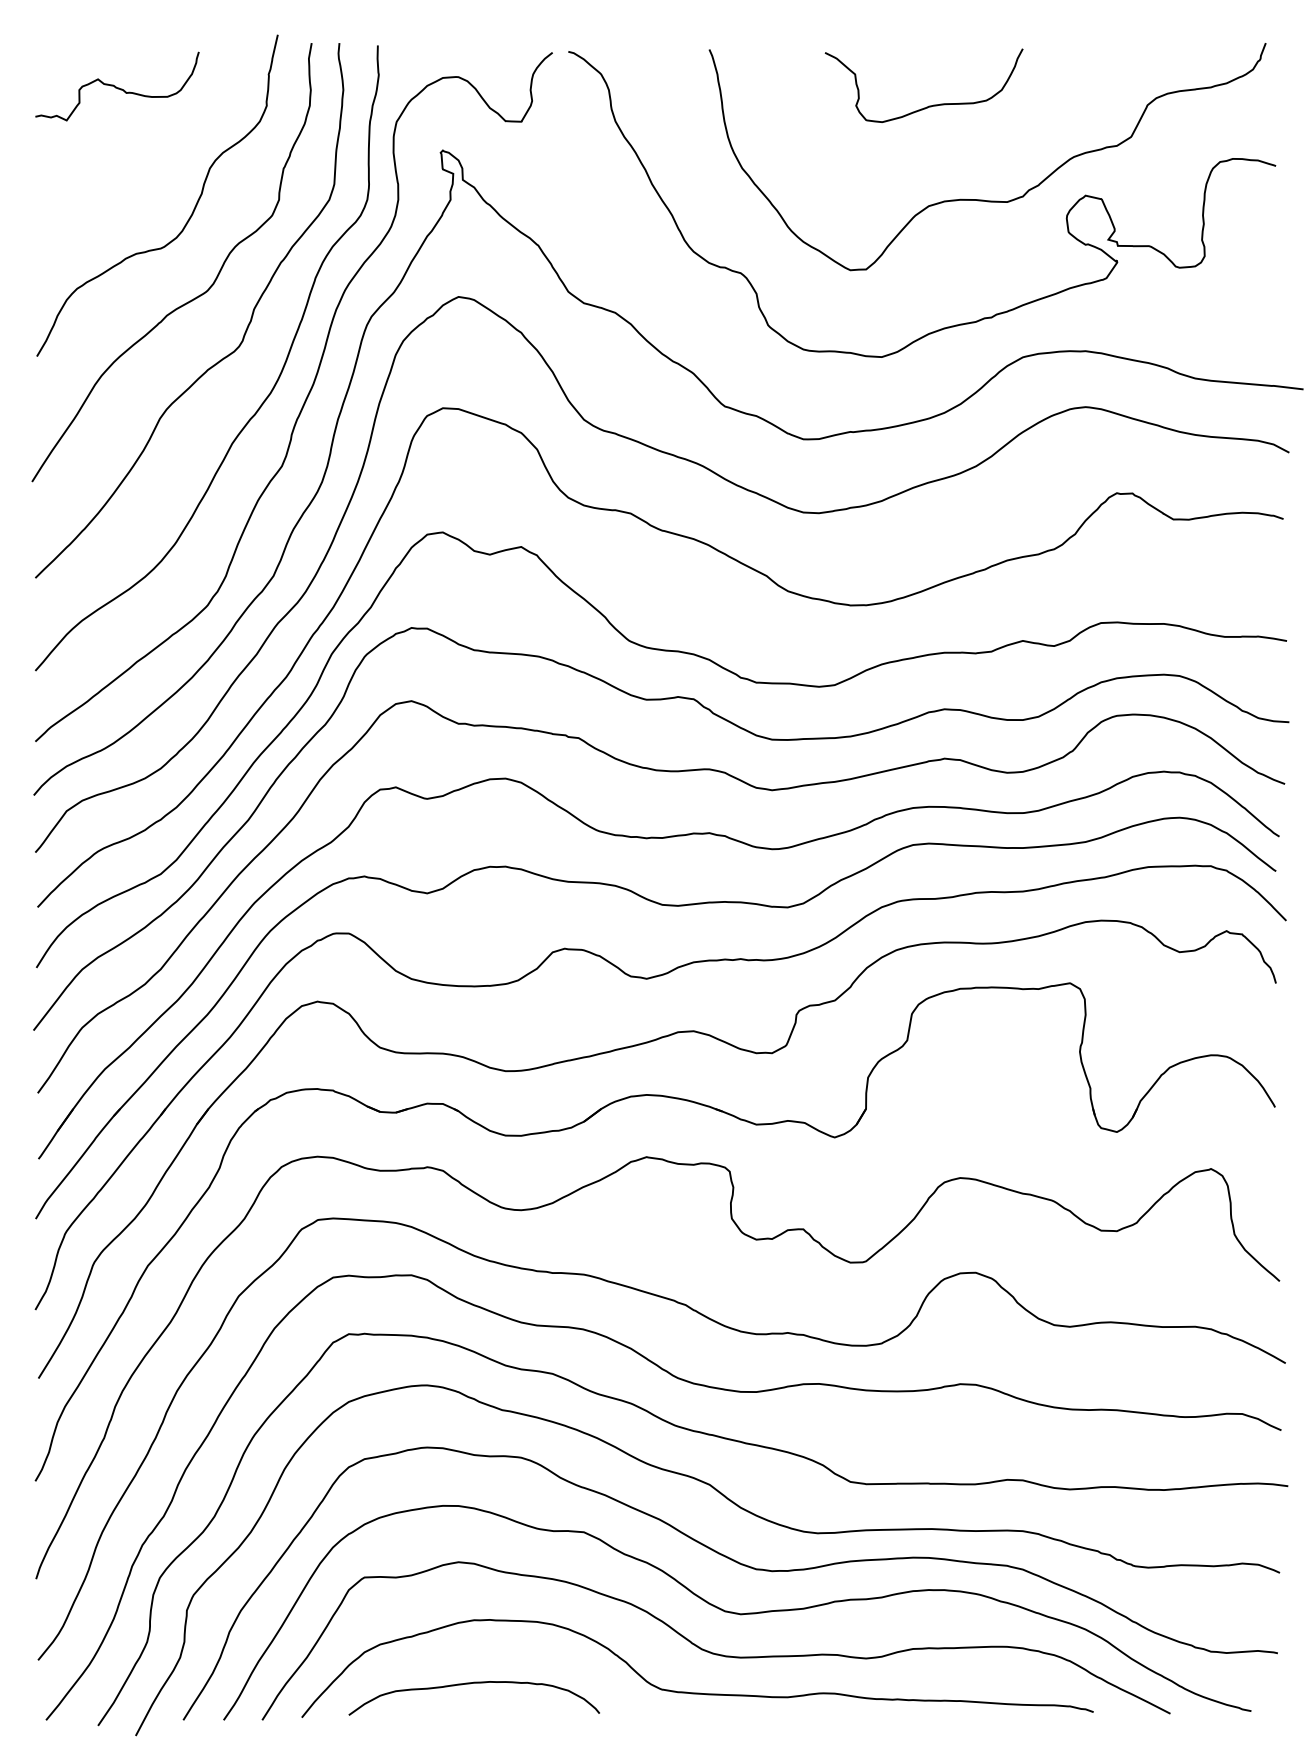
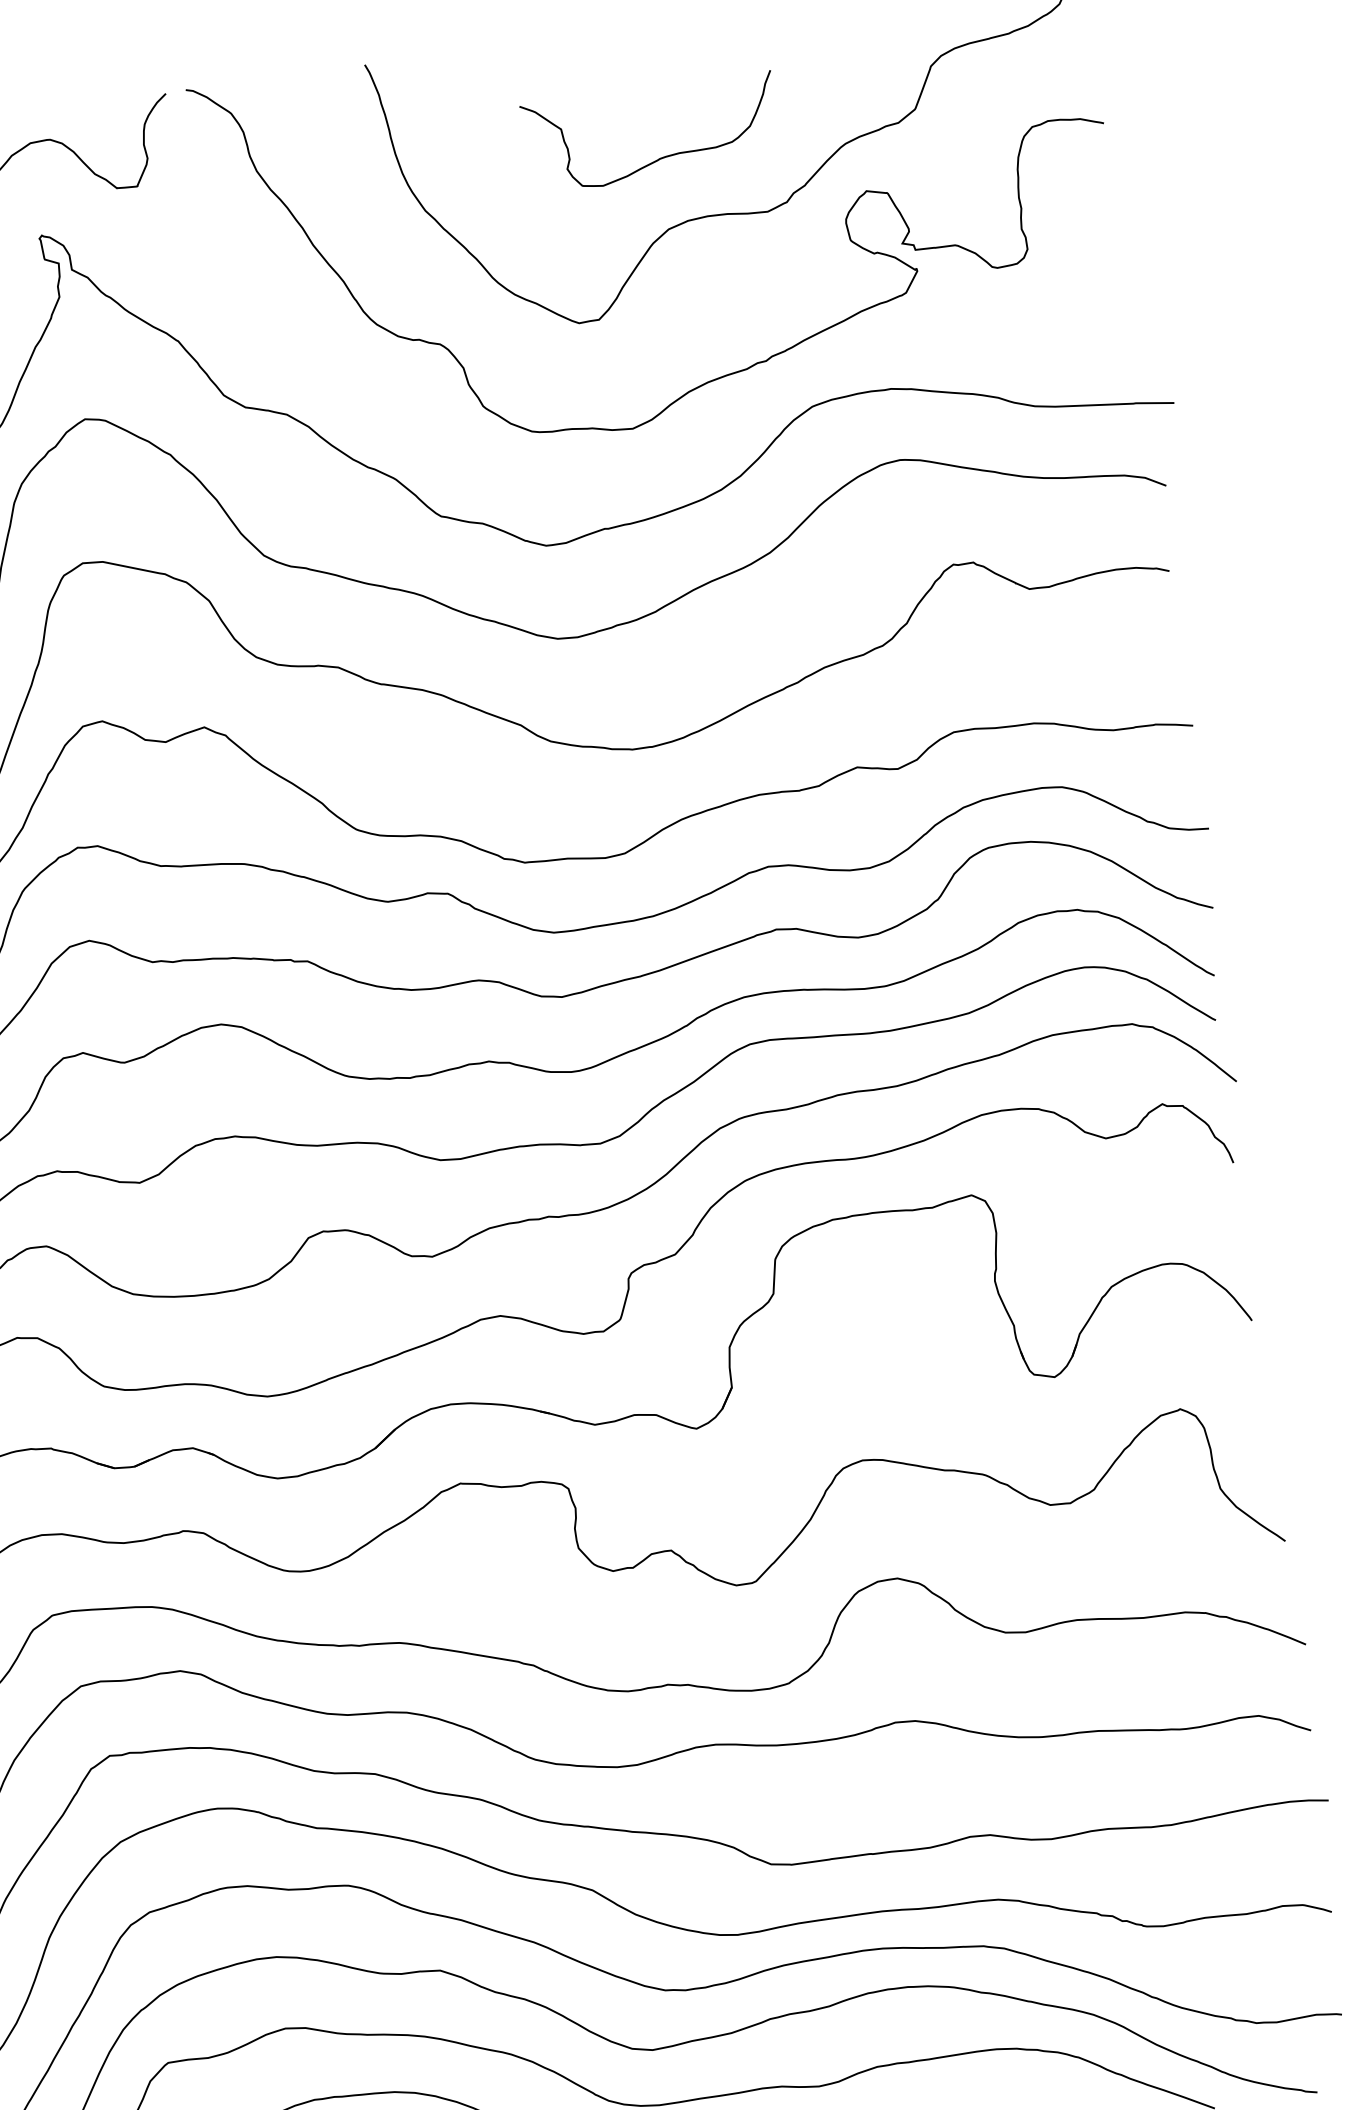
curve: (929, 105) -> (660, 157), moved

